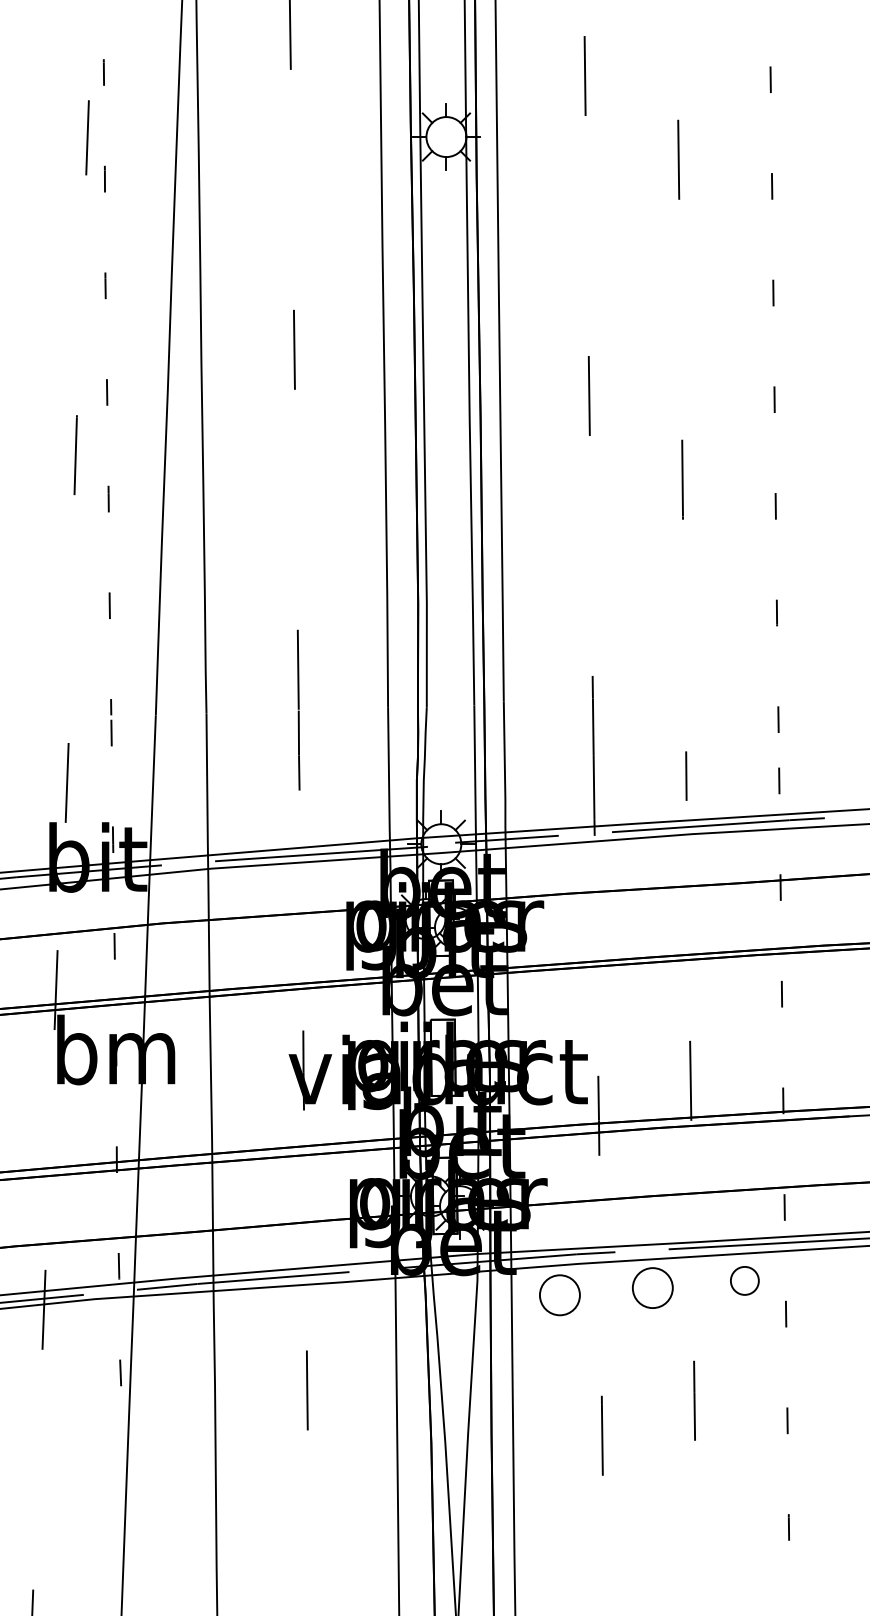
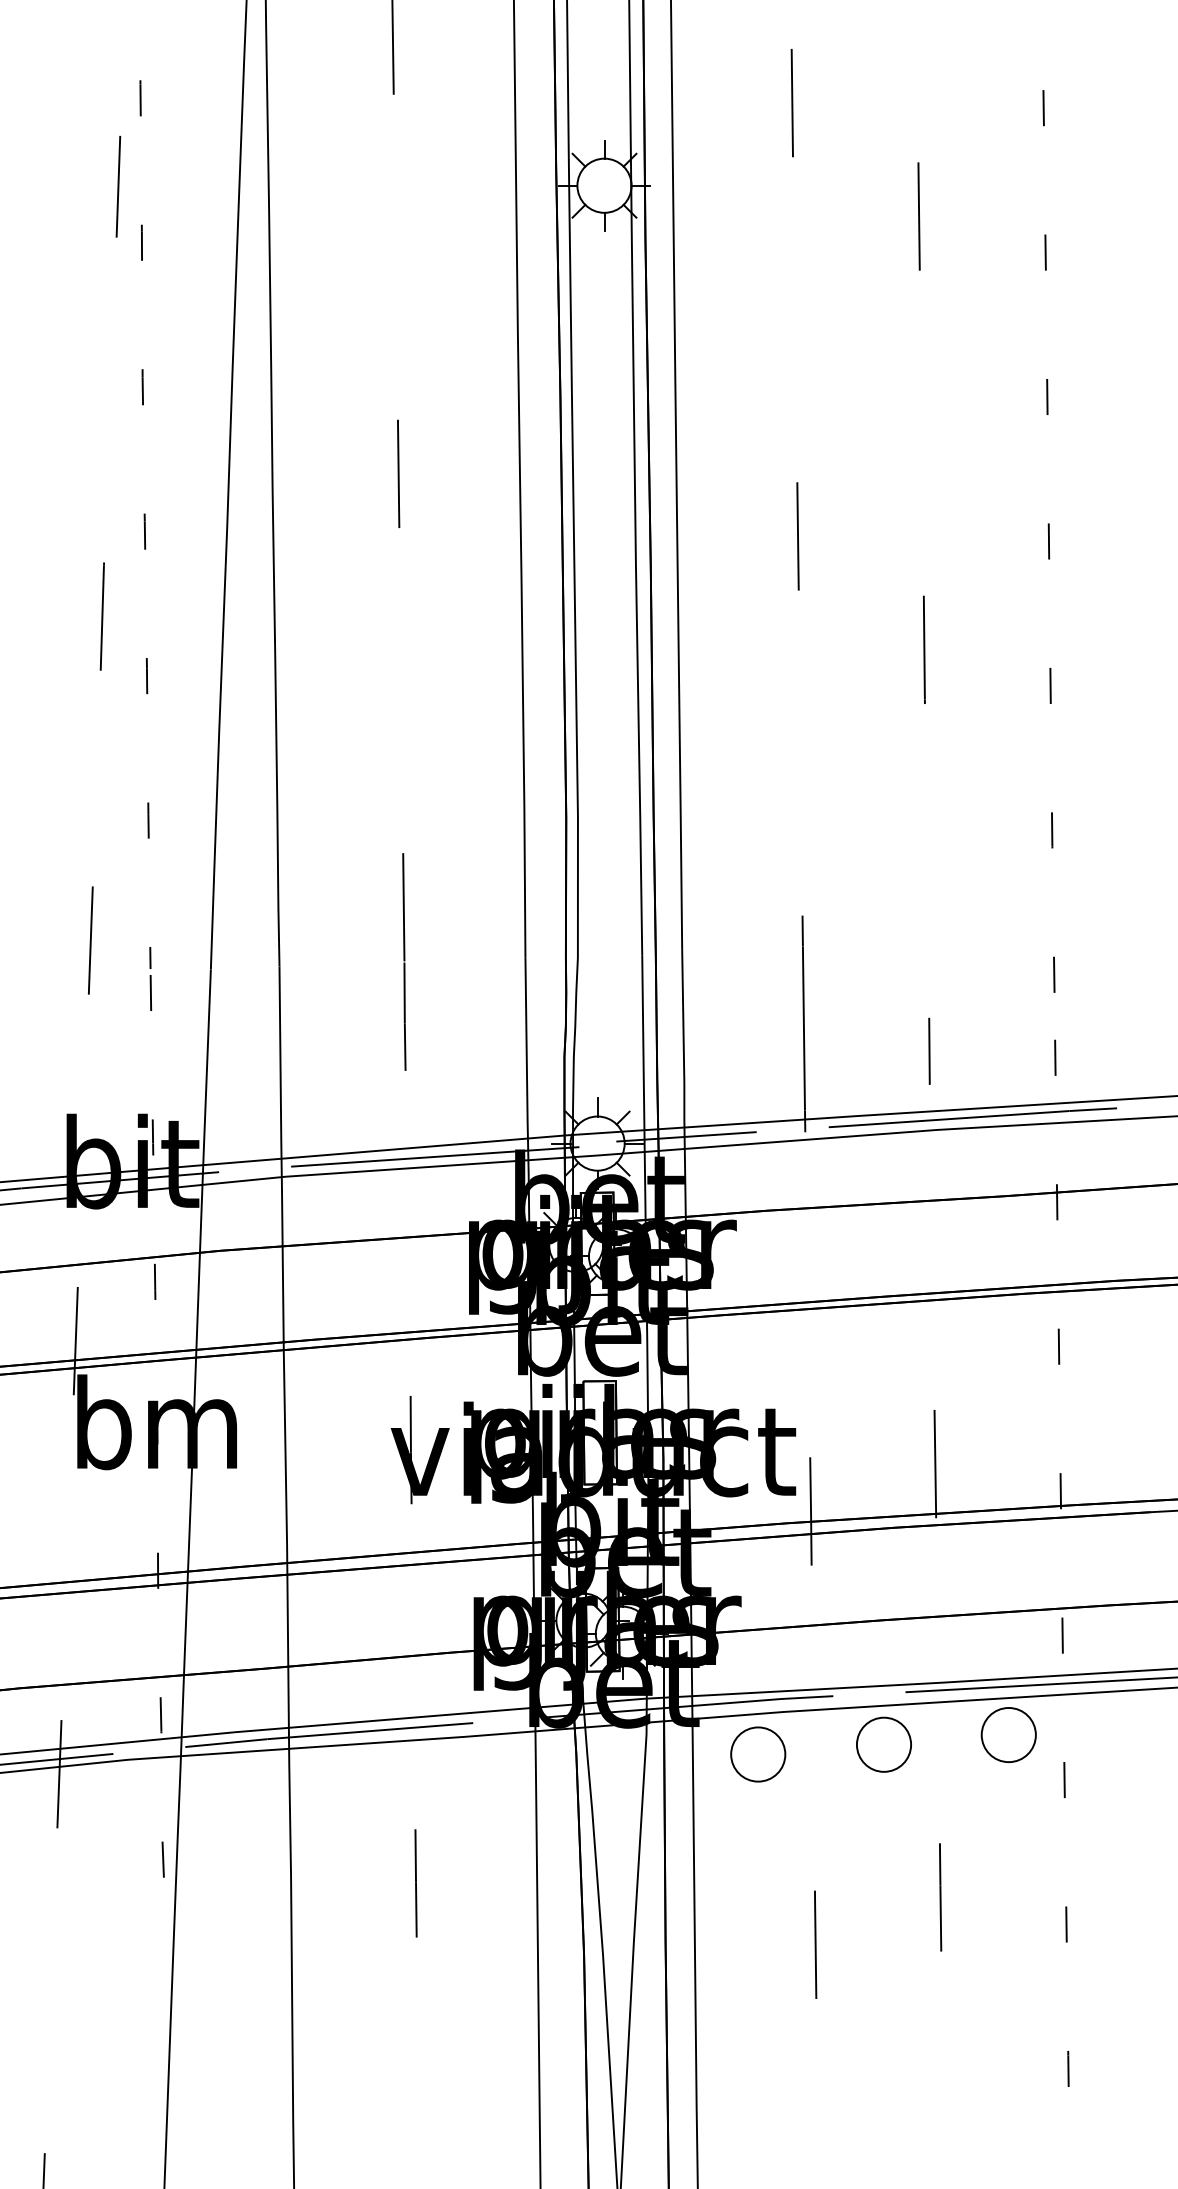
line: (66, 782) -> (90, 940), moved
part: (744, 1280) -> (1008, 1734), size x1.43

